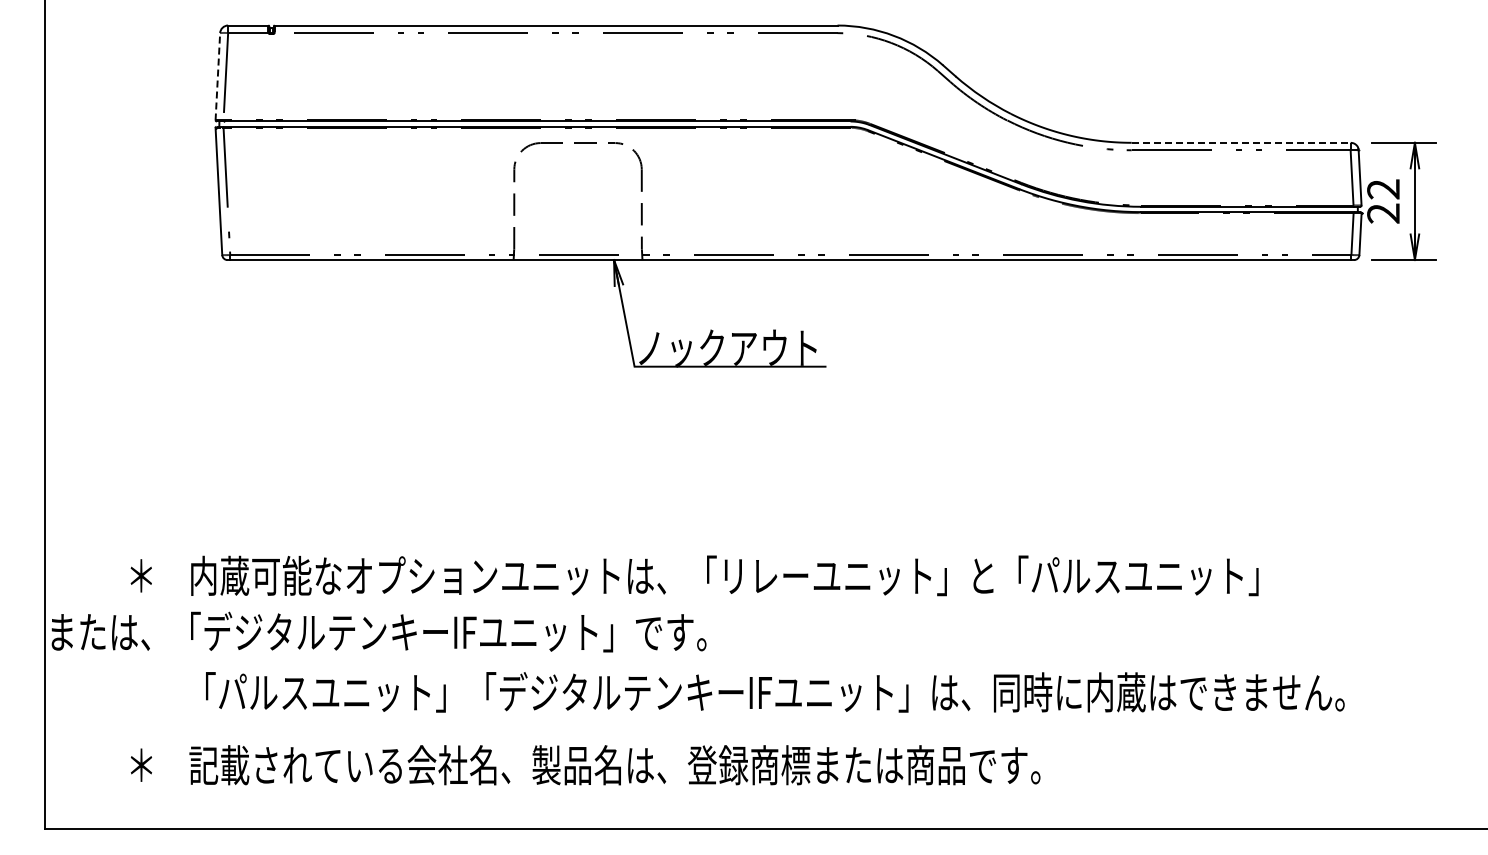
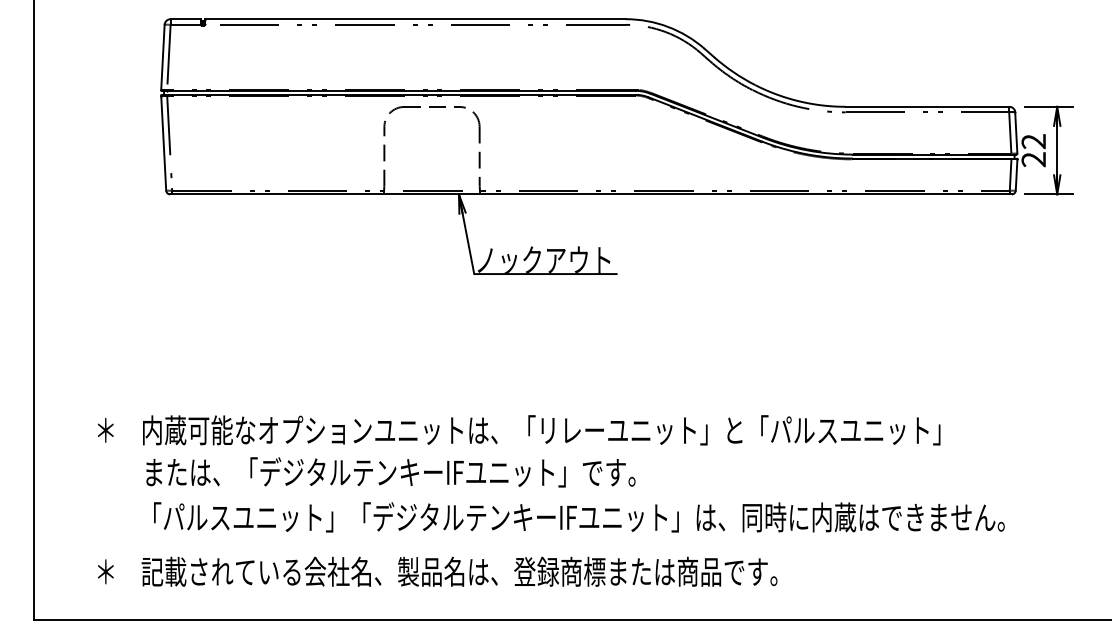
line: (217, 76) -> (162, 57), dashed -> solid
line: (1241, 142) -> (927, 106), dashed -> solid
text: (378, 631) -> (390, 471), moved

